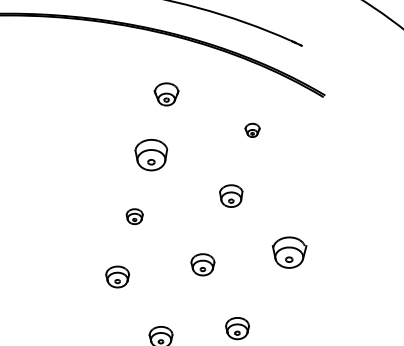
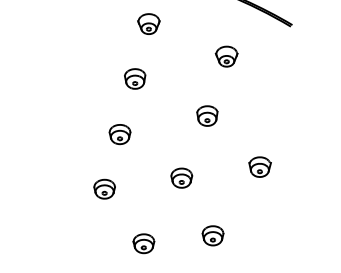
part: (252, 130) -> (226, 56), size x1.67
part: (151, 154) -> (135, 78), size x0.71
part: (134, 216) -> (119, 134), size x1.43
part: (289, 252) -> (260, 167), size x0.71

